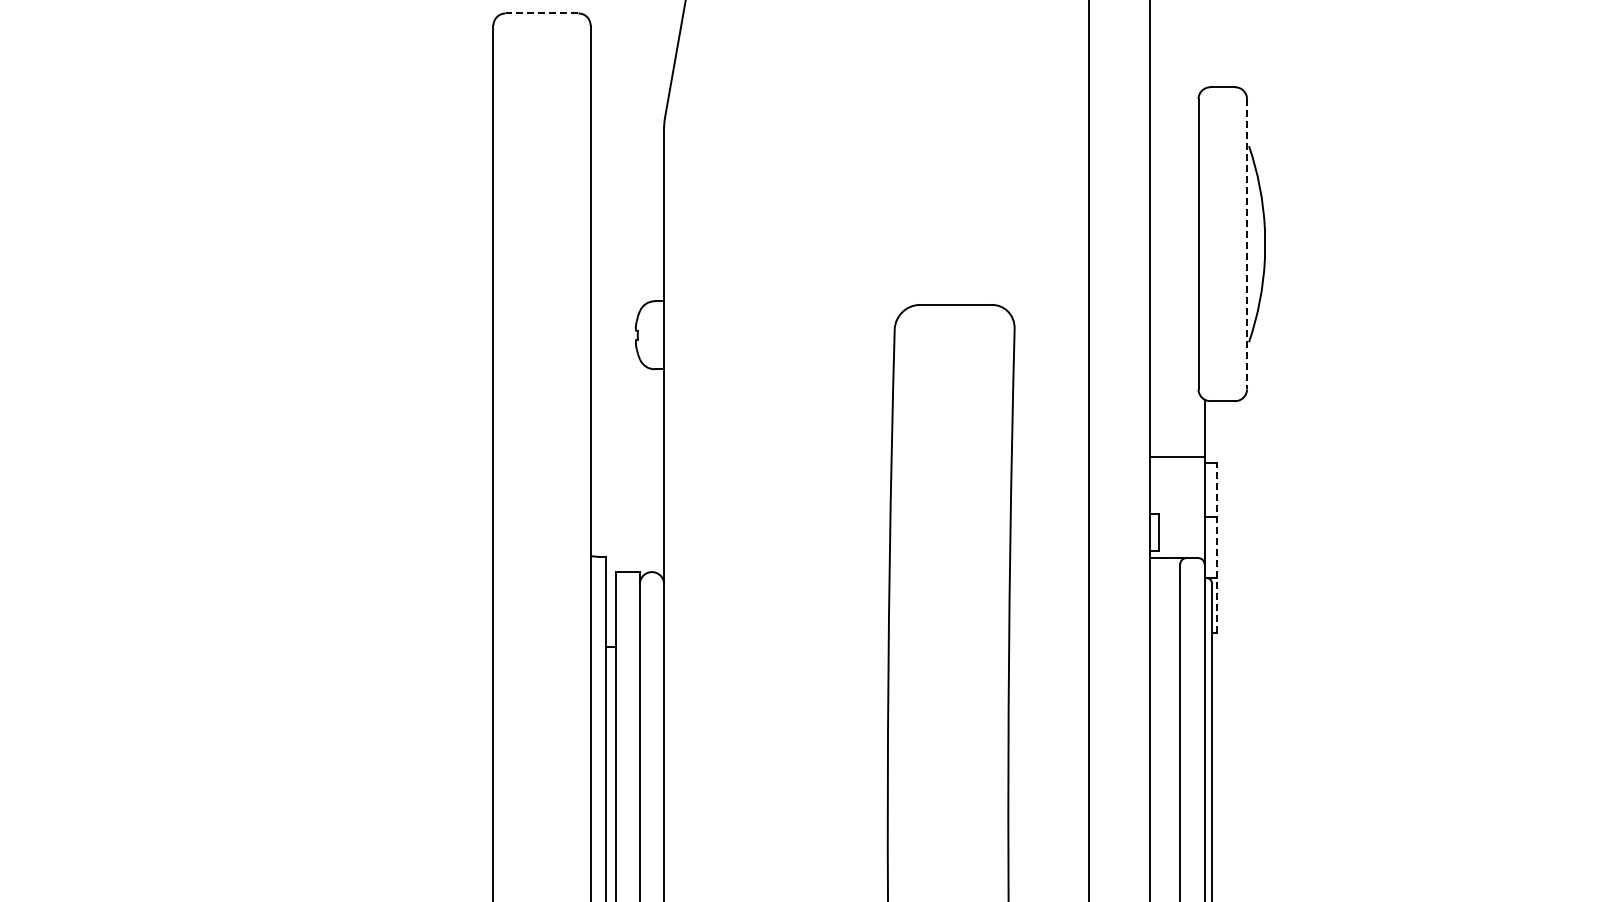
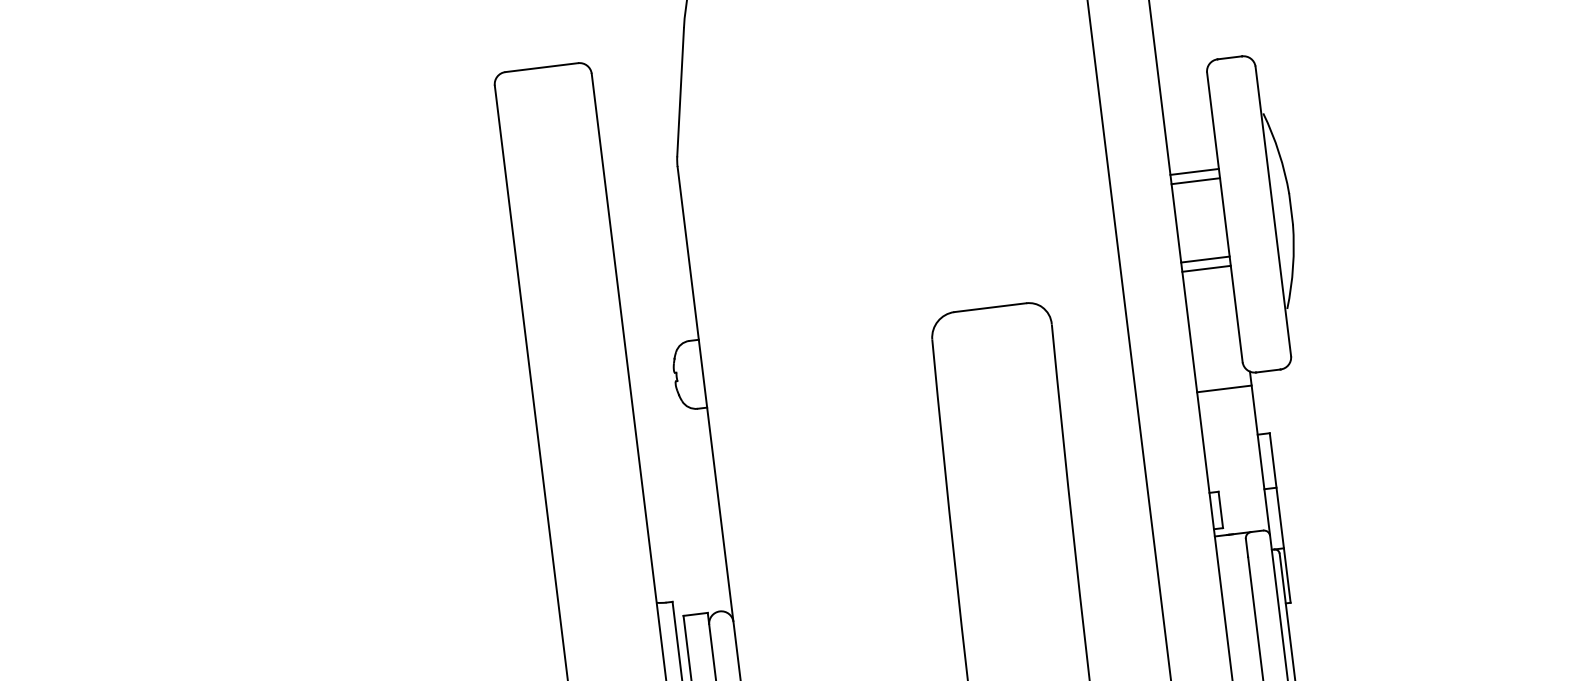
line: (541, 13) -> (541, 67), dashed -> solid
line: (1173, 195) -> (1193, 171), added
line: (1173, 204) -> (1195, 180), added
line: (1247, 244) -> (1273, 211), dashed -> solid
line: (1173, 283) -> (1204, 259), added
line: (1173, 292) -> (1205, 268), added
line: (1176, 456) -> (1223, 388), moved
line: (1216, 547) -> (1279, 517), dashed -> solid

